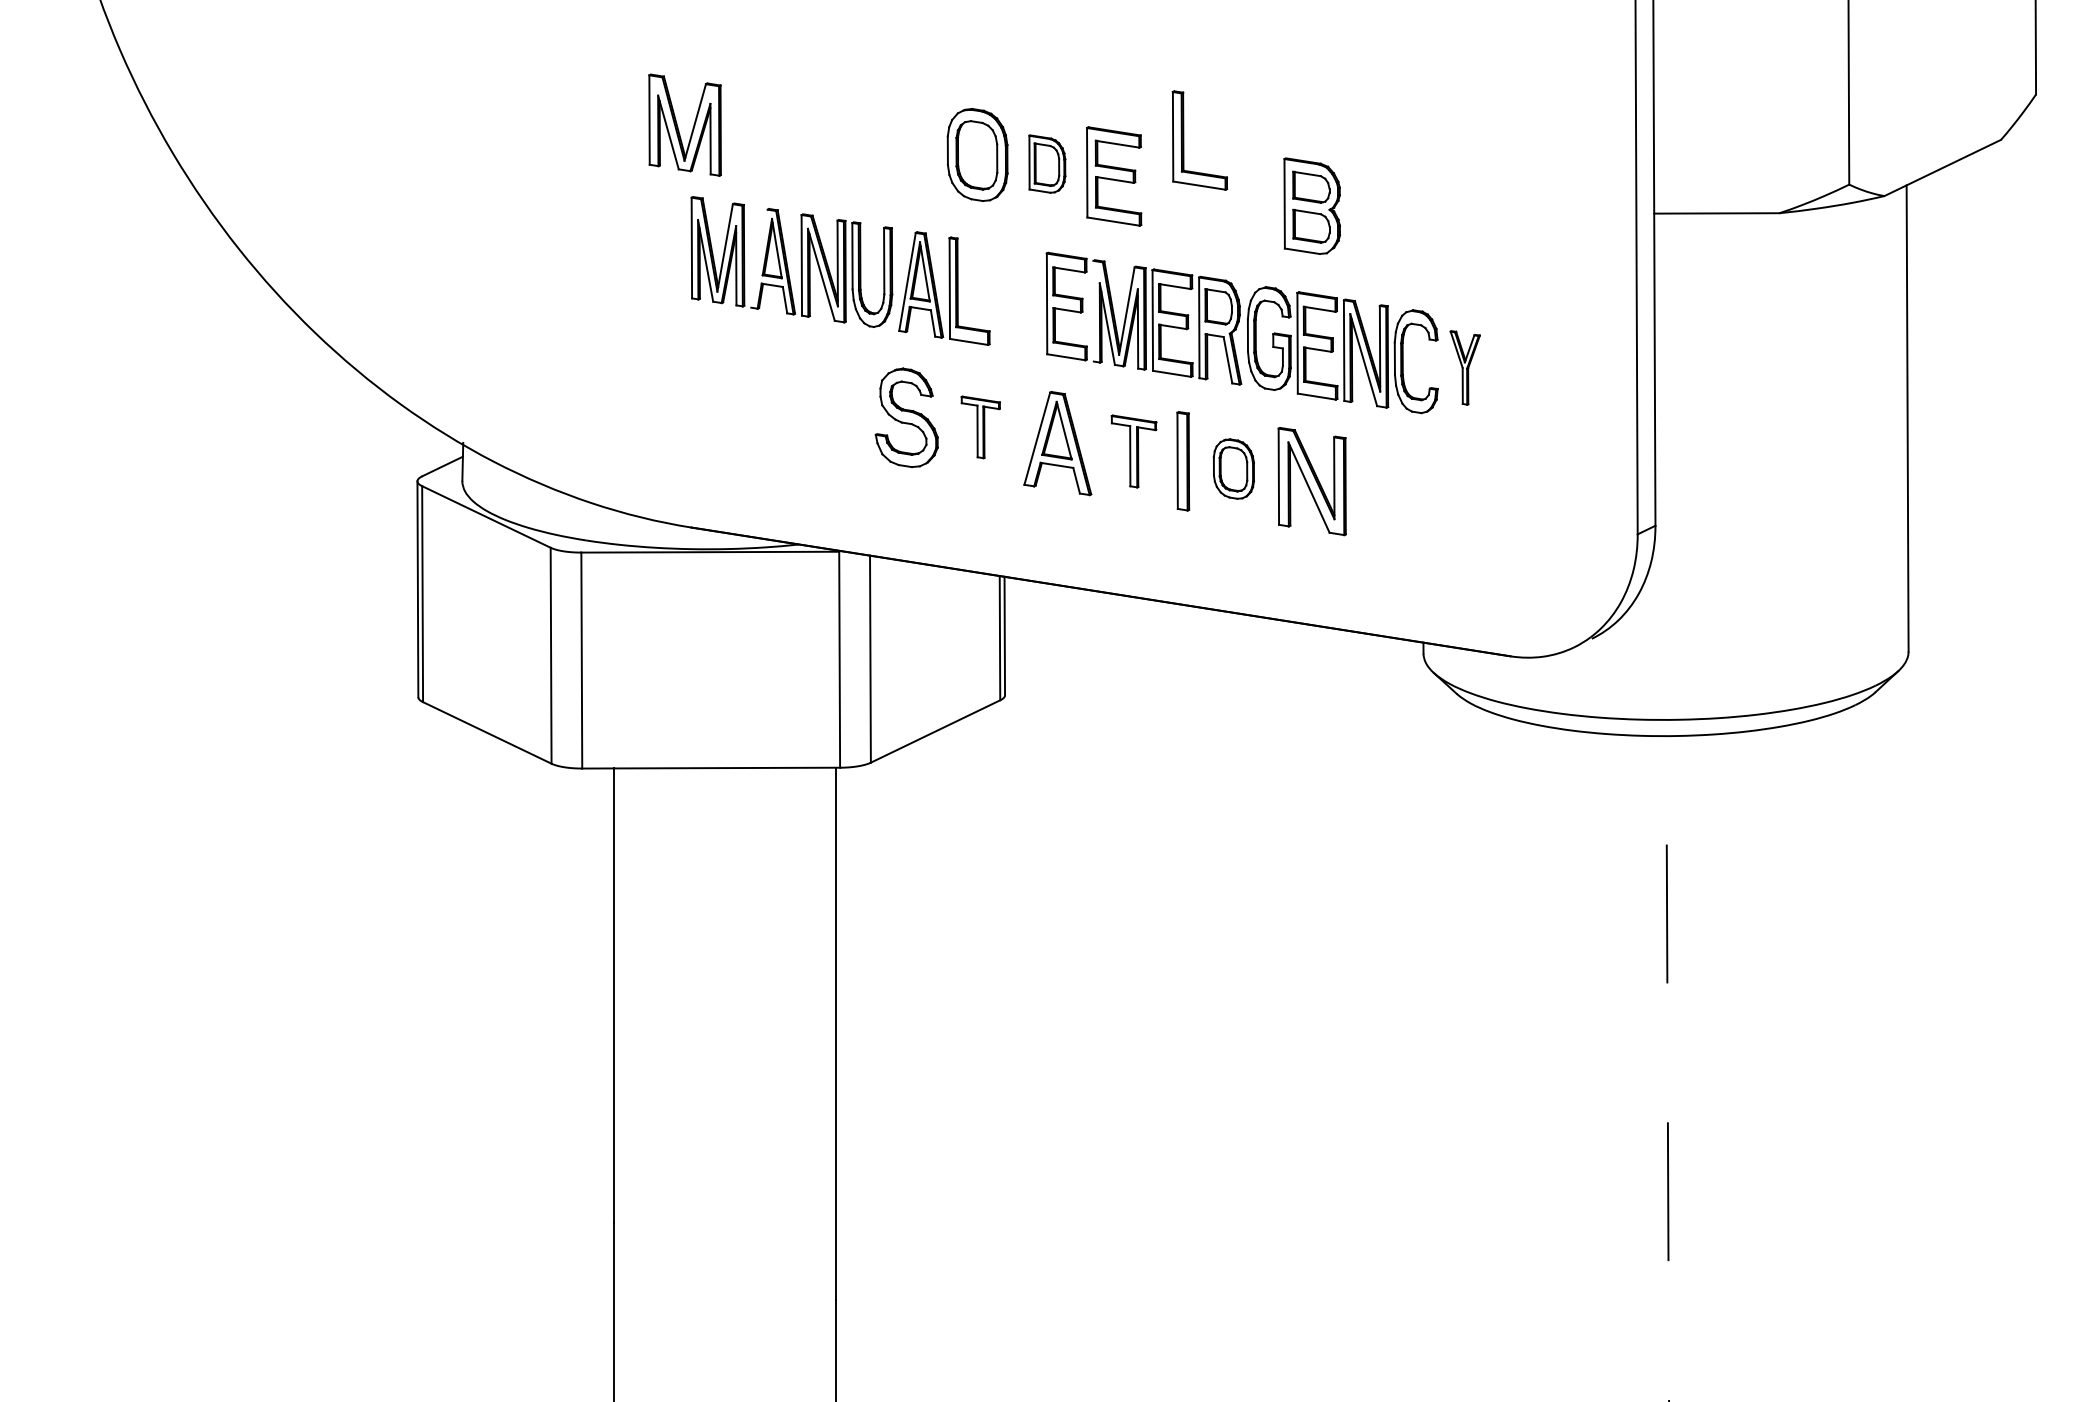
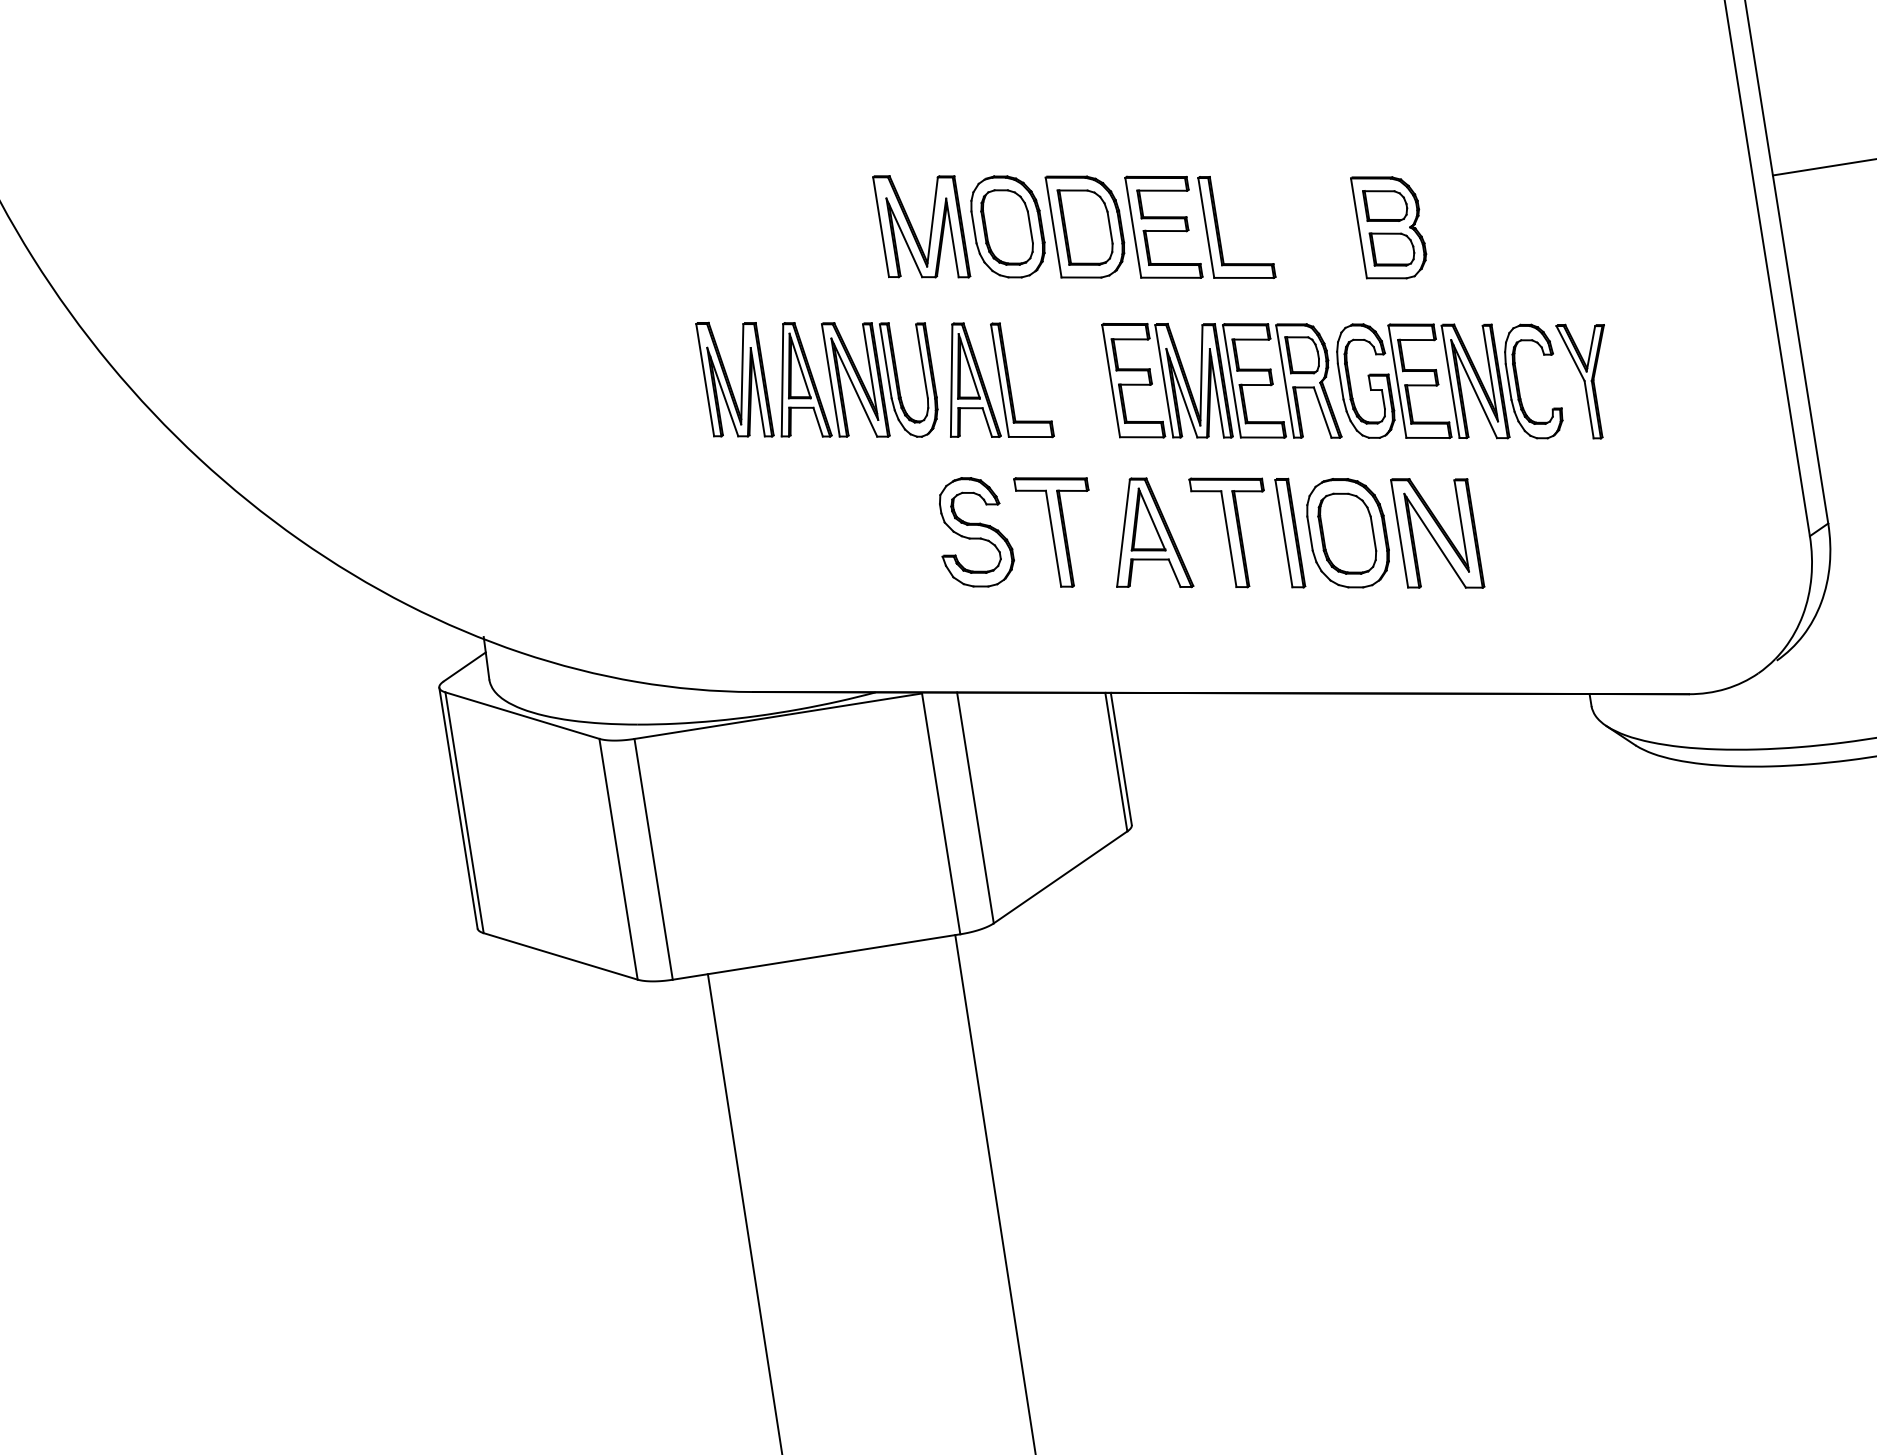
part: (678, 126) -> (914, 229), moved
part: (1184, 140) -> (1219, 230), moved
part: (1047, 163) -> (1087, 224), size x1.67
line: (759, 258) -> (782, 380), added
line: (1093, 310) -> (1164, 380), added
part: (1465, 367) -> (1588, 379), size x1.43
part: (980, 427) -> (1058, 530), size x1.67
part: (1133, 451) -> (1233, 530), size x1.43
part: (1233, 468) -> (1347, 532), size x1.67

